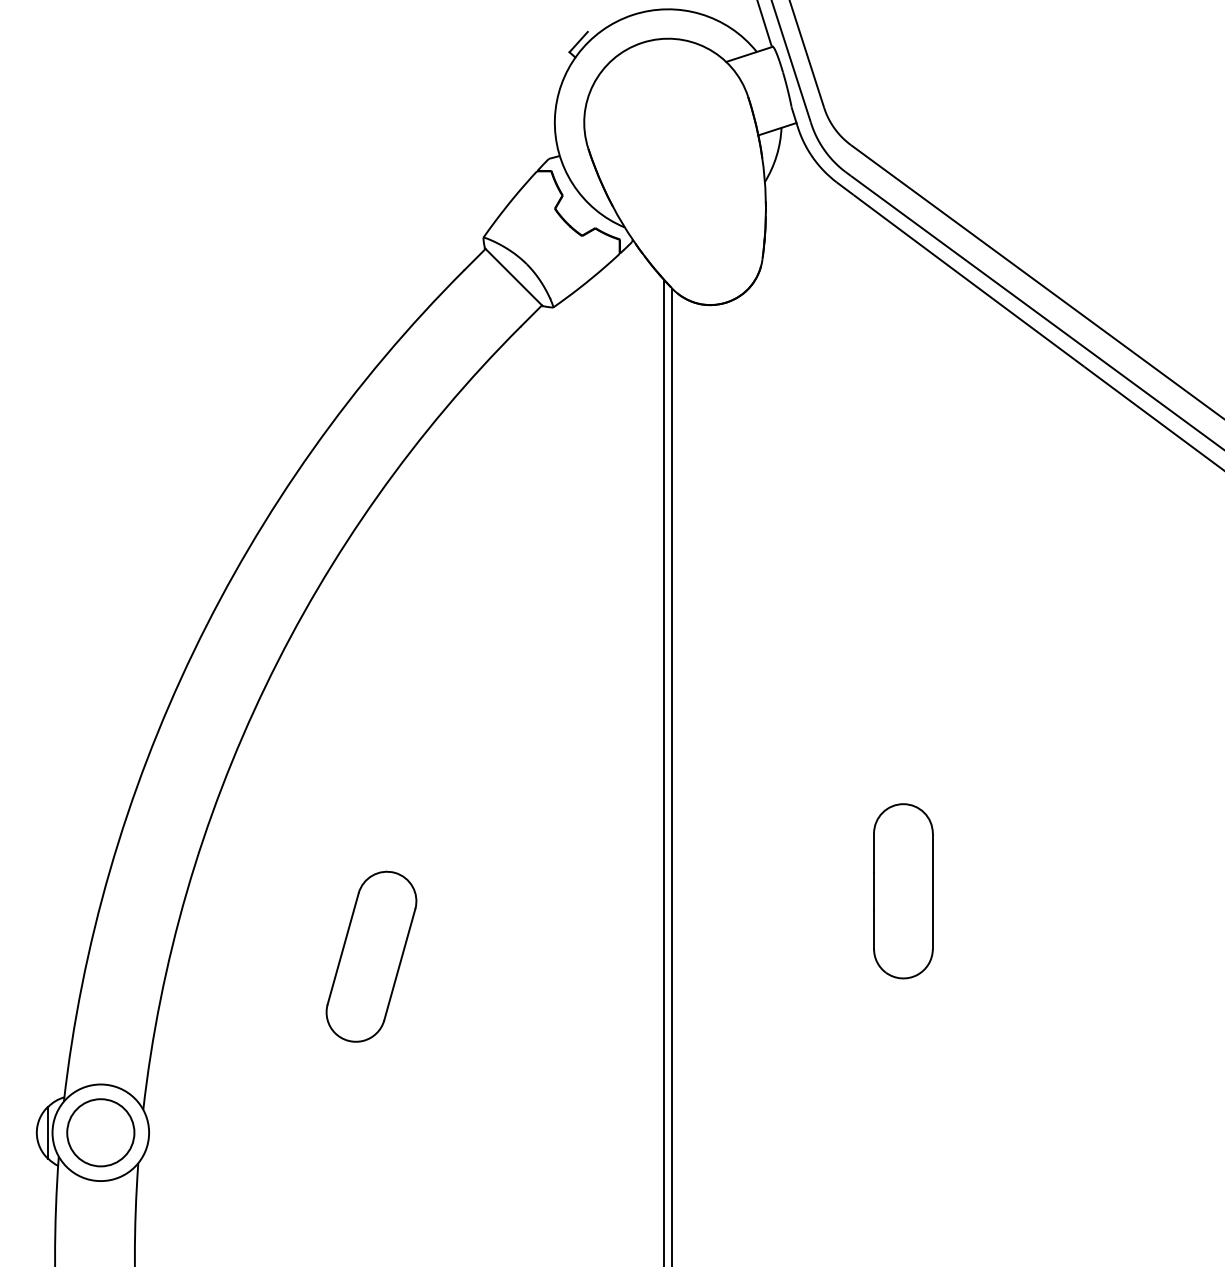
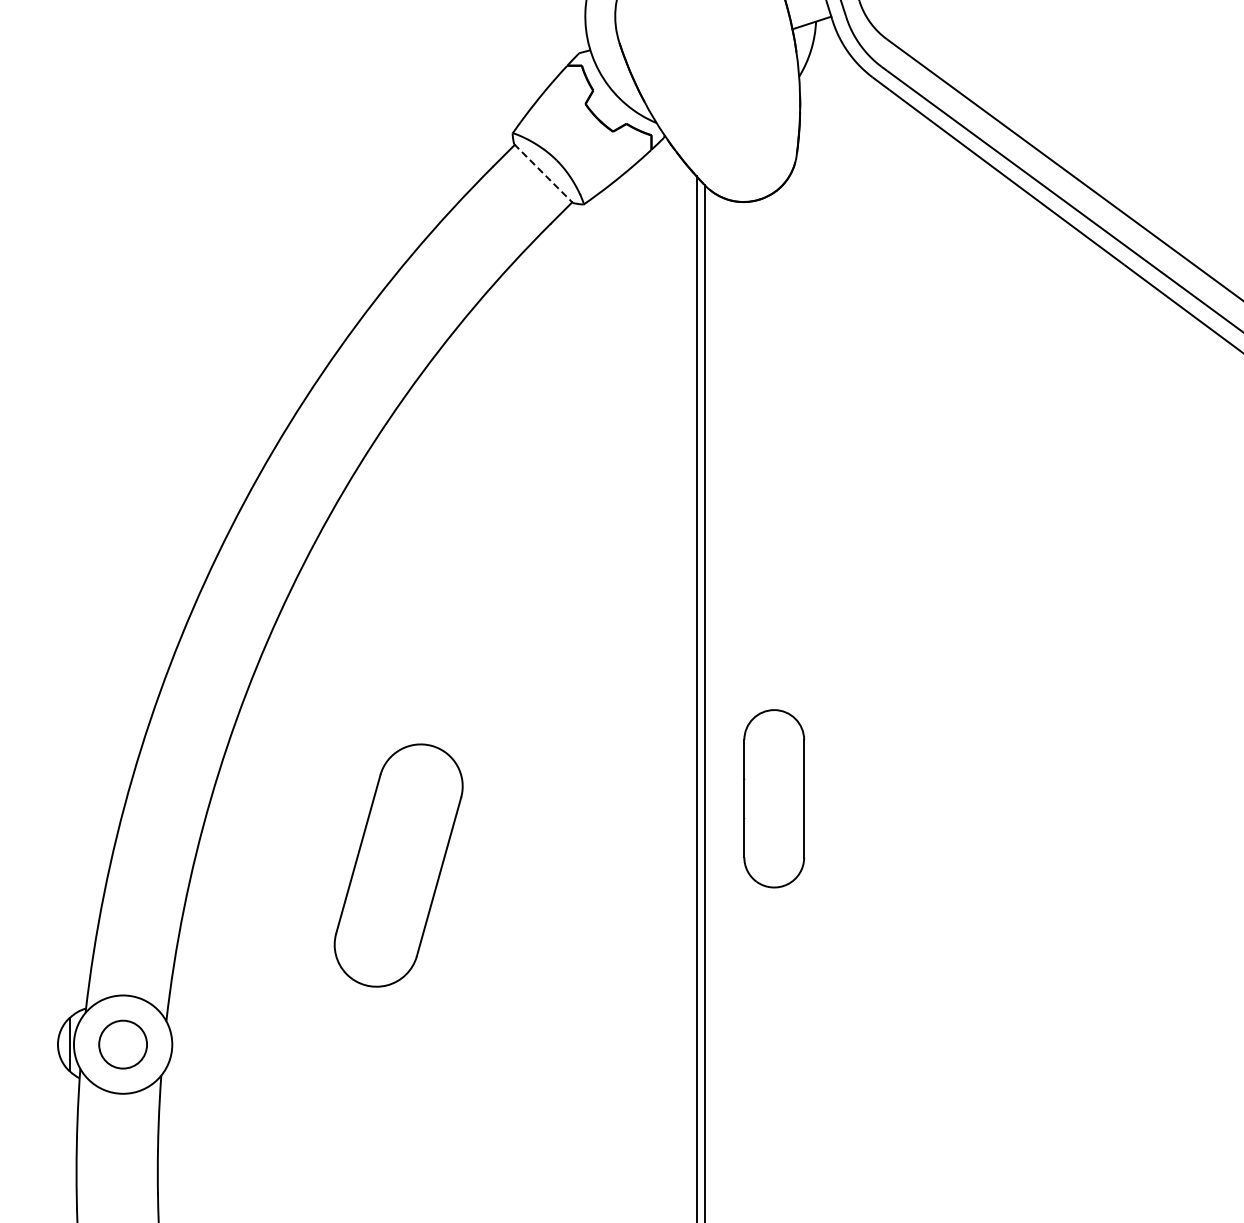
line: (513, 277) -> (543, 173), solid -> dashed
part: (903, 891) -> (774, 799), moved
part: (371, 956) -> (398, 865), size x1.4
circle: (100, 1132) -> (122, 1044), size x0.7

